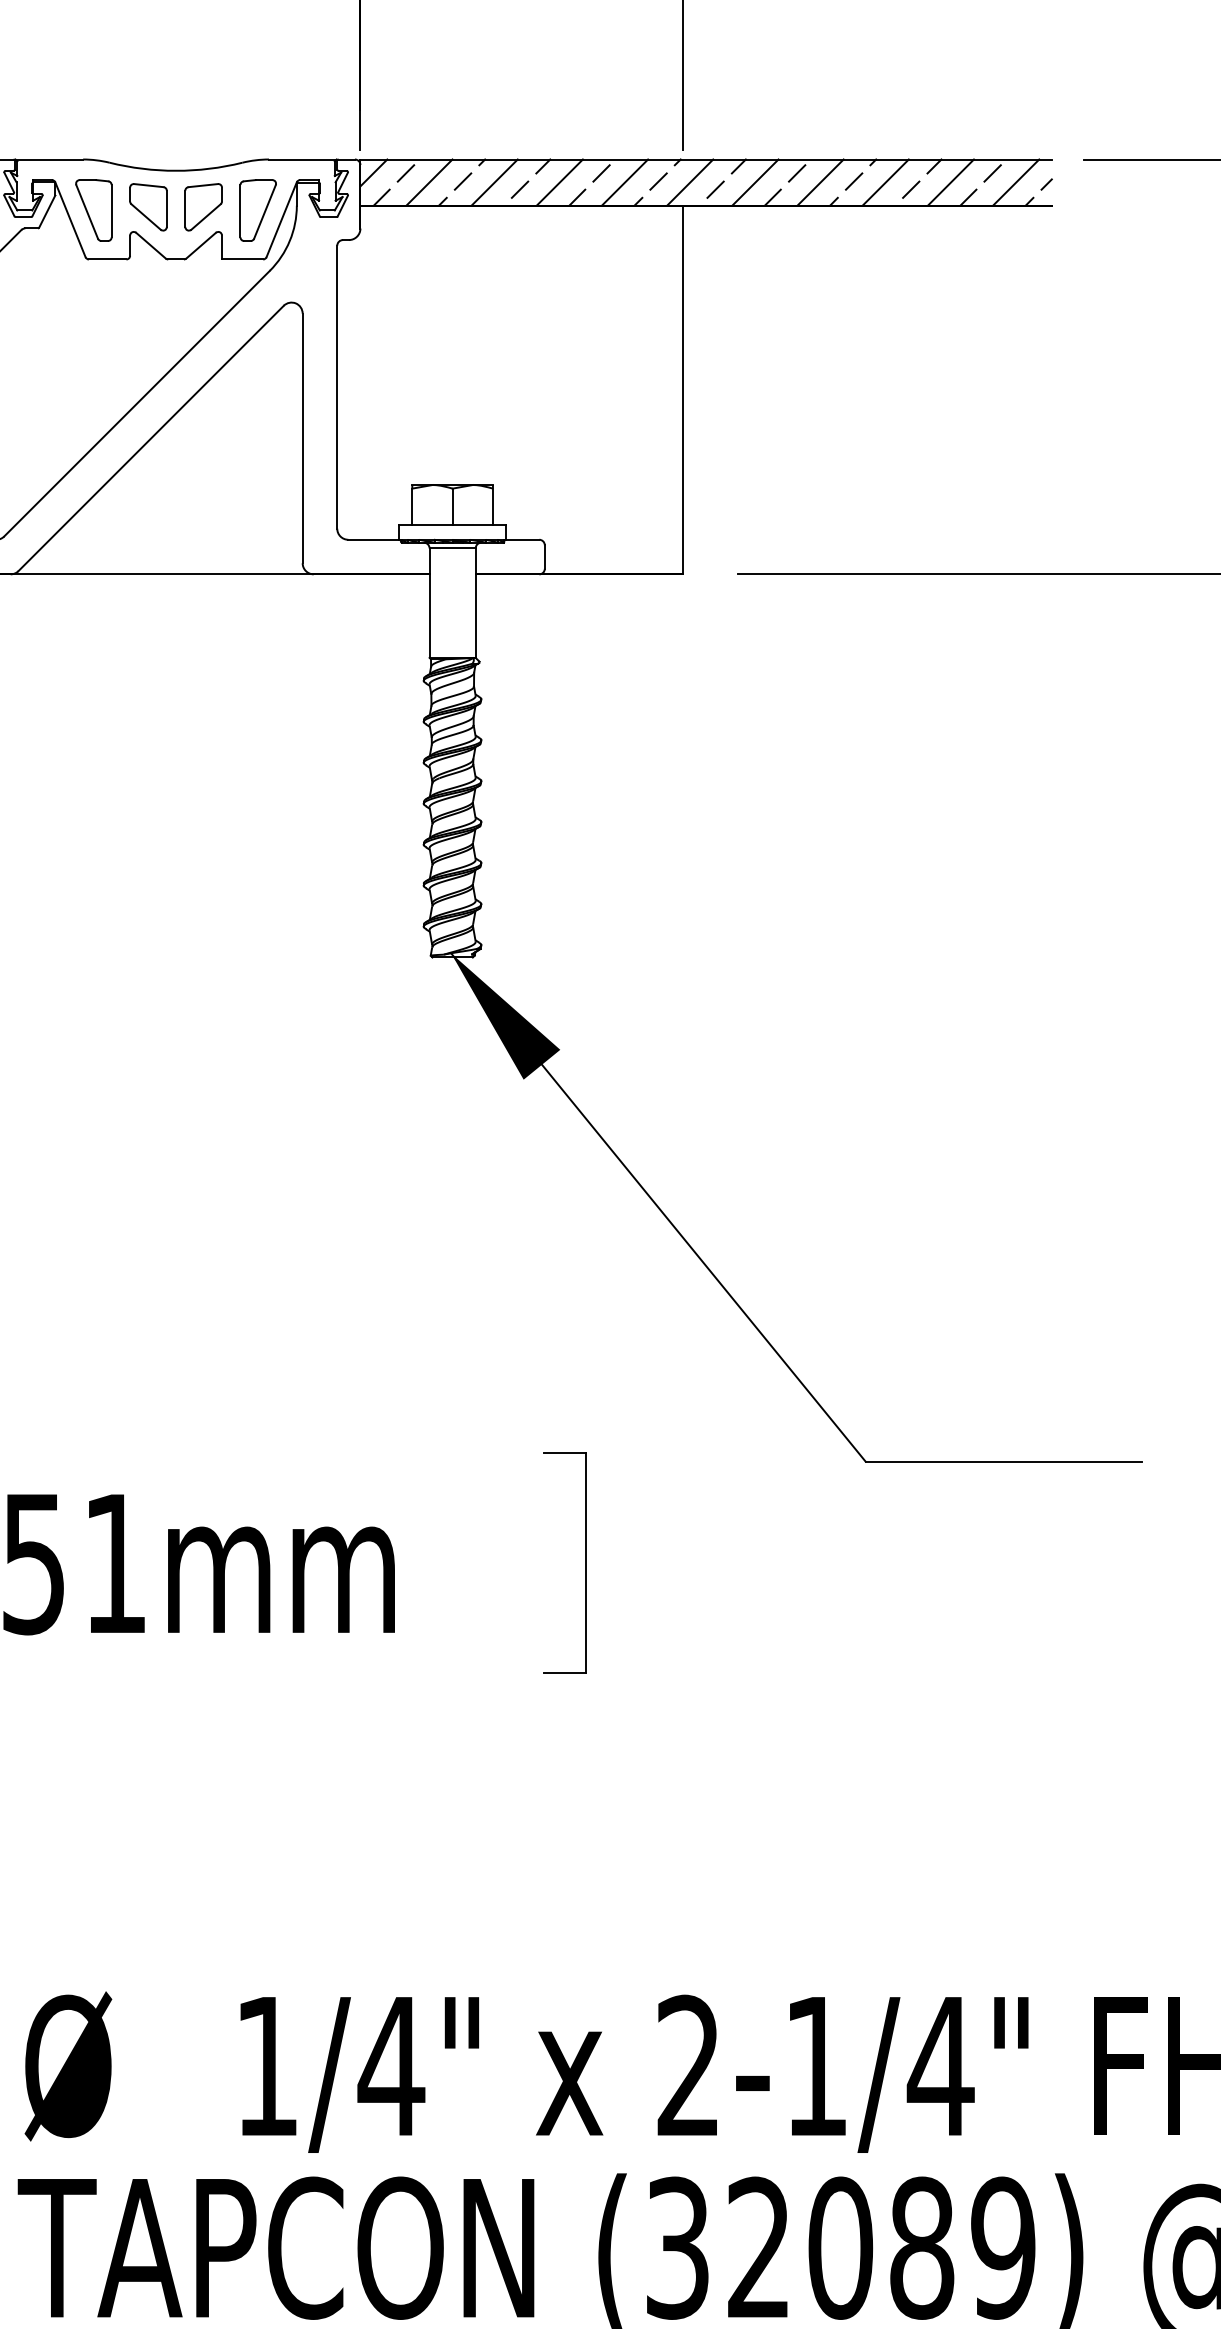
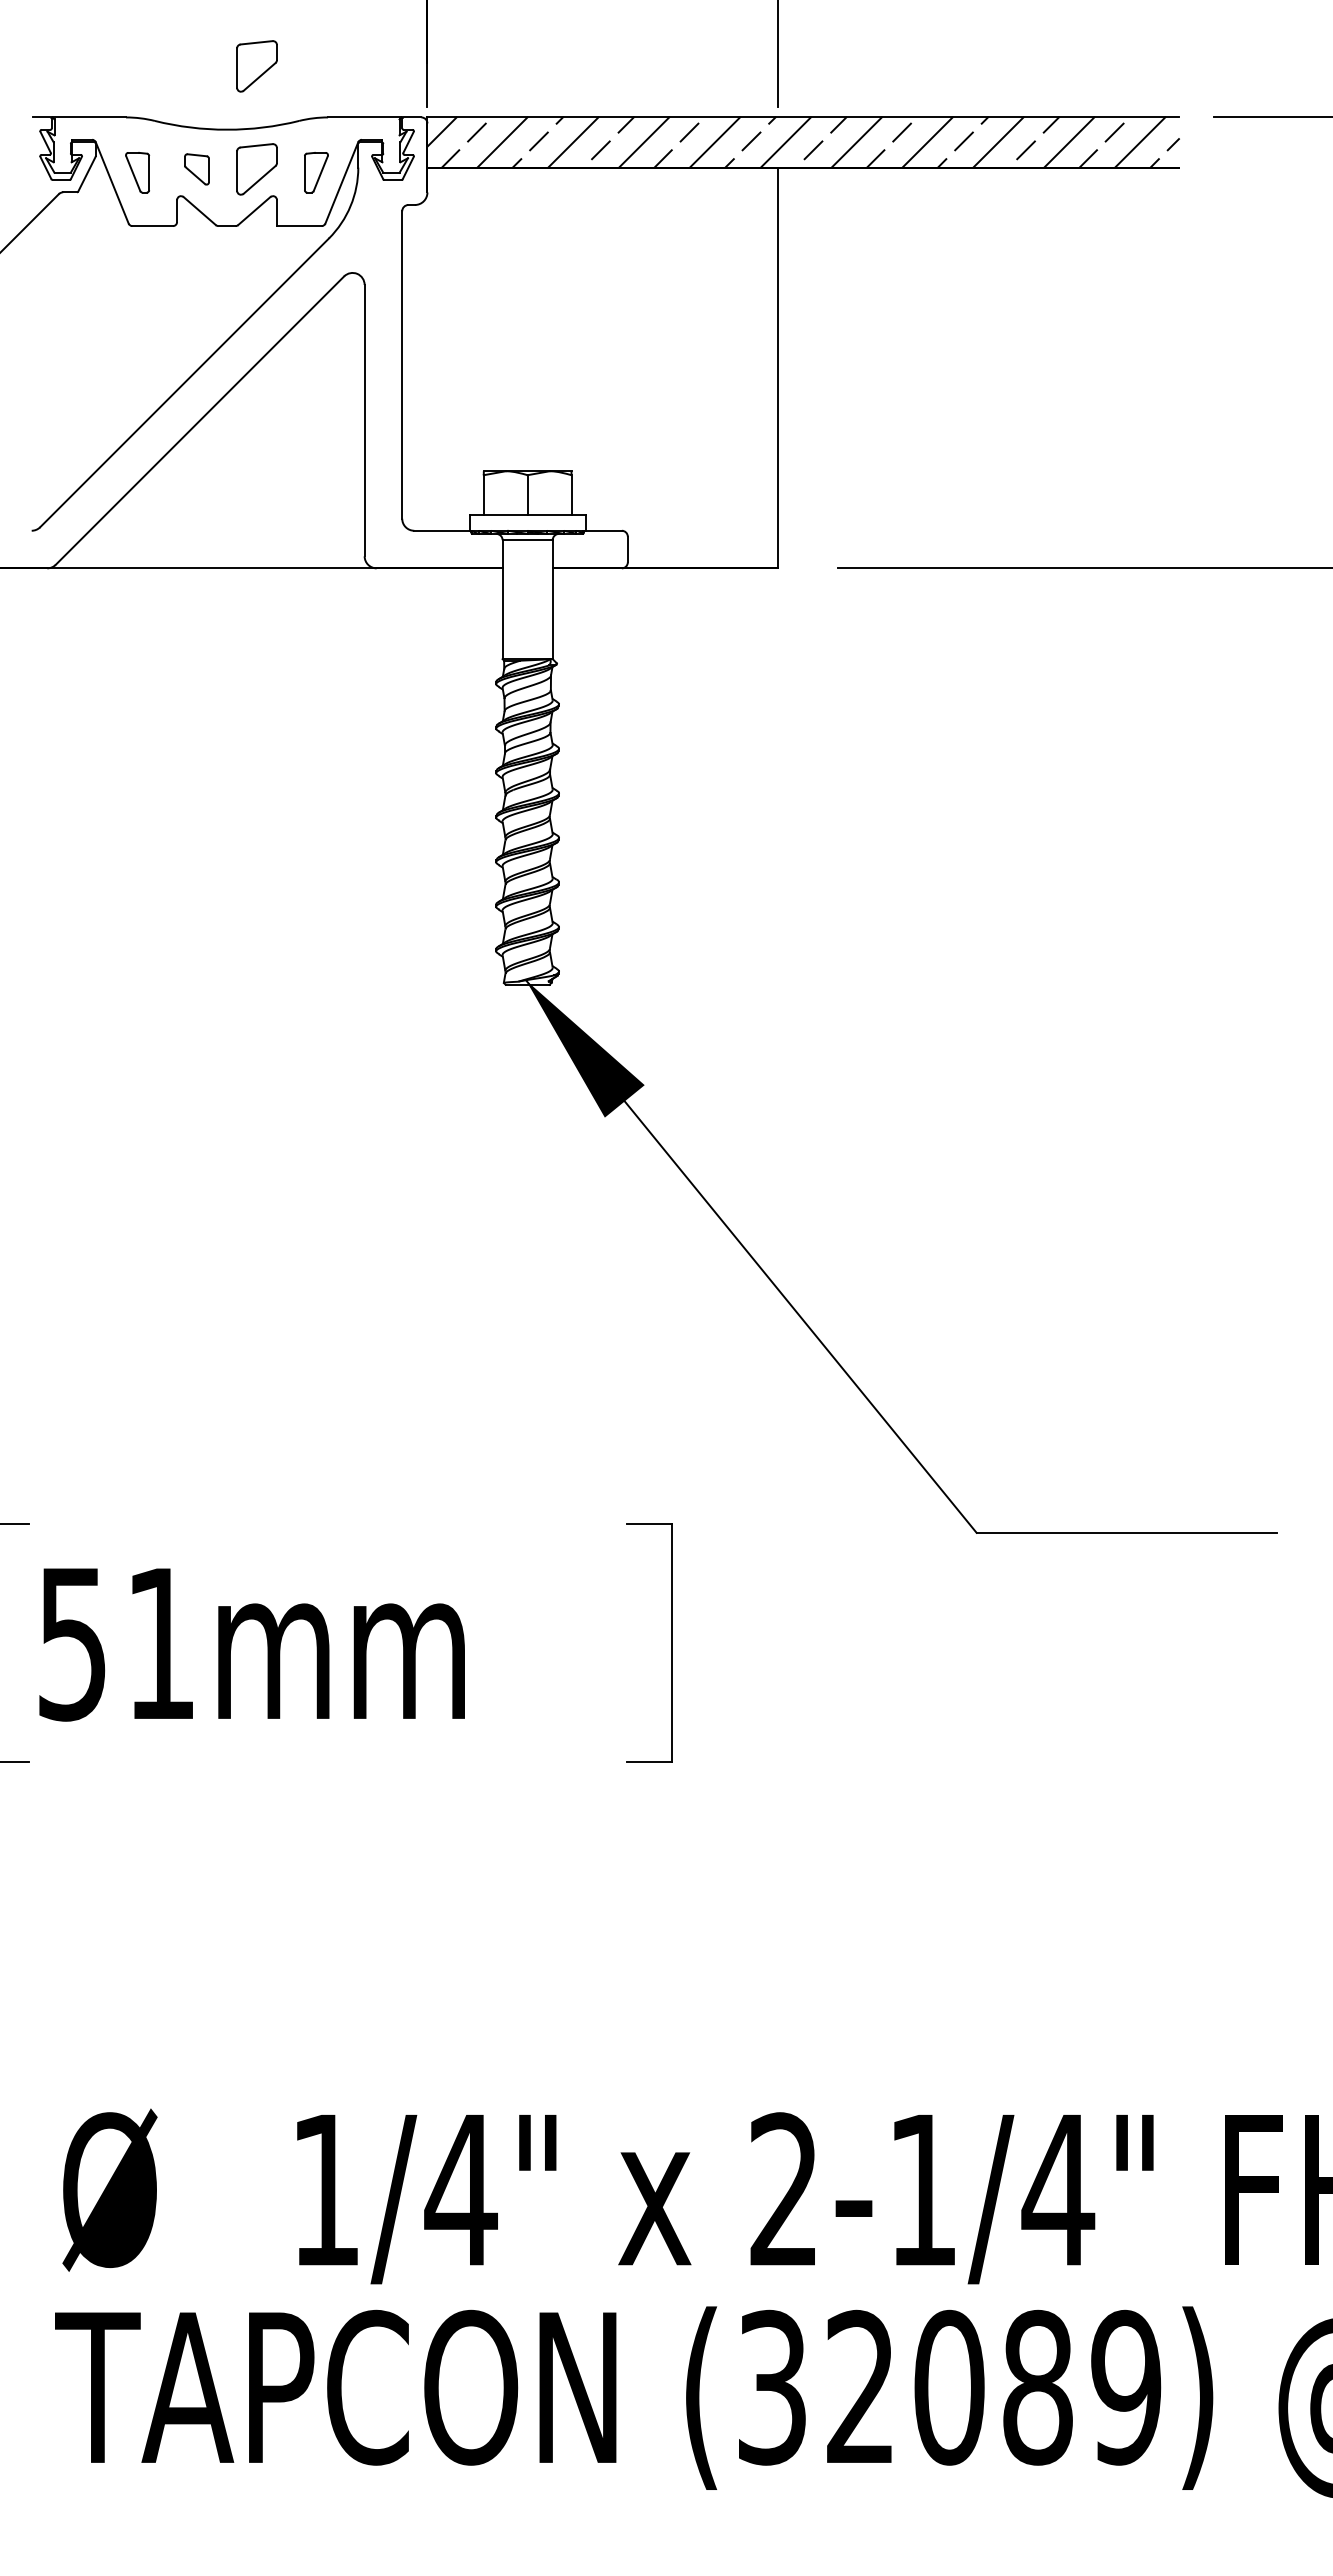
part: (203, 112) -> (256, 66), added
part: (147, 207) -> (196, 169), size x0.6
part: (93, 210) -> (137, 172), size x0.6
part: (258, 210) -> (316, 172), size x0.6

